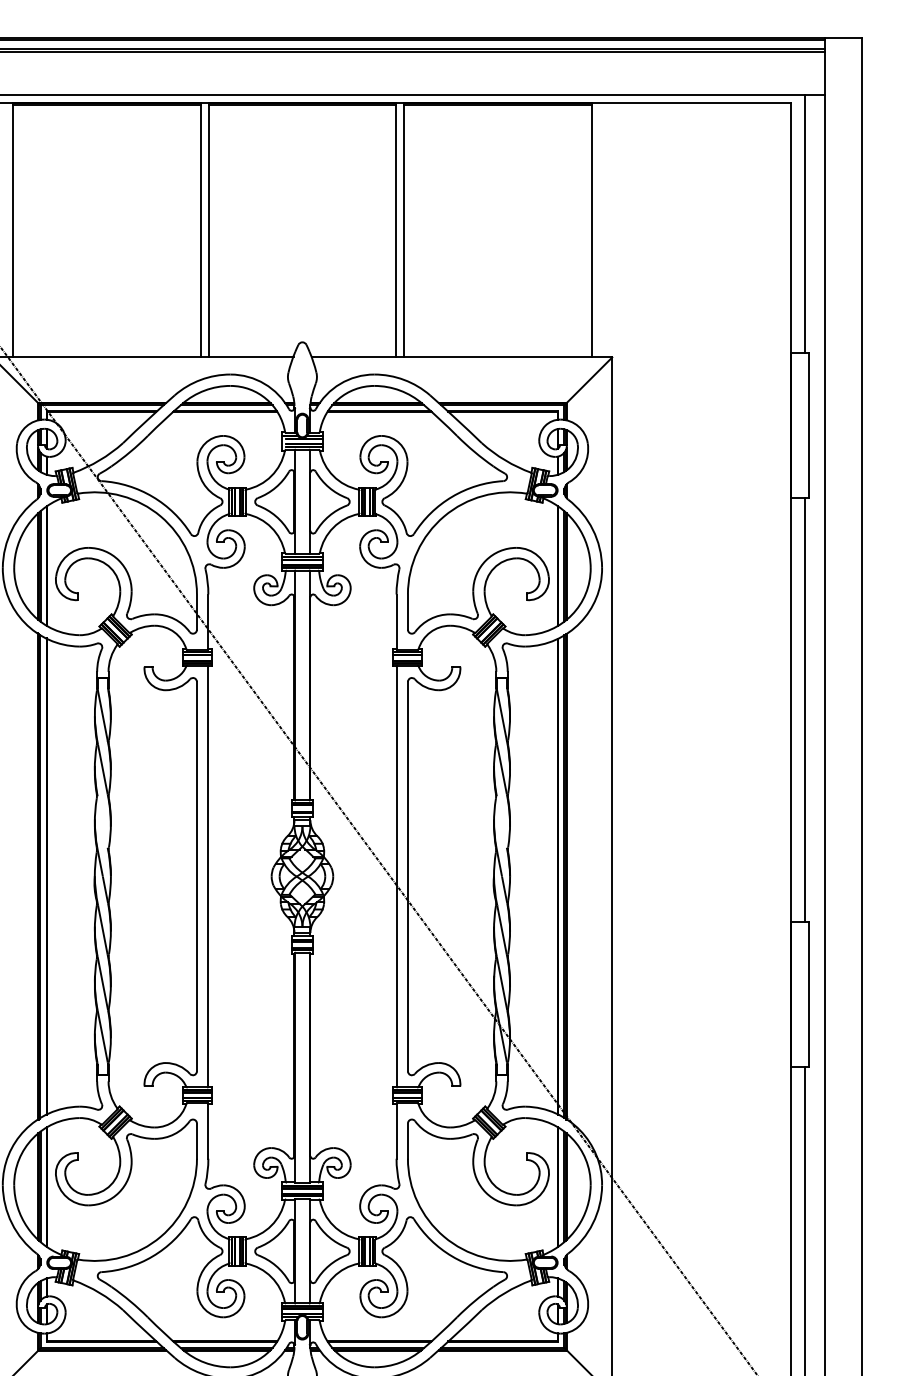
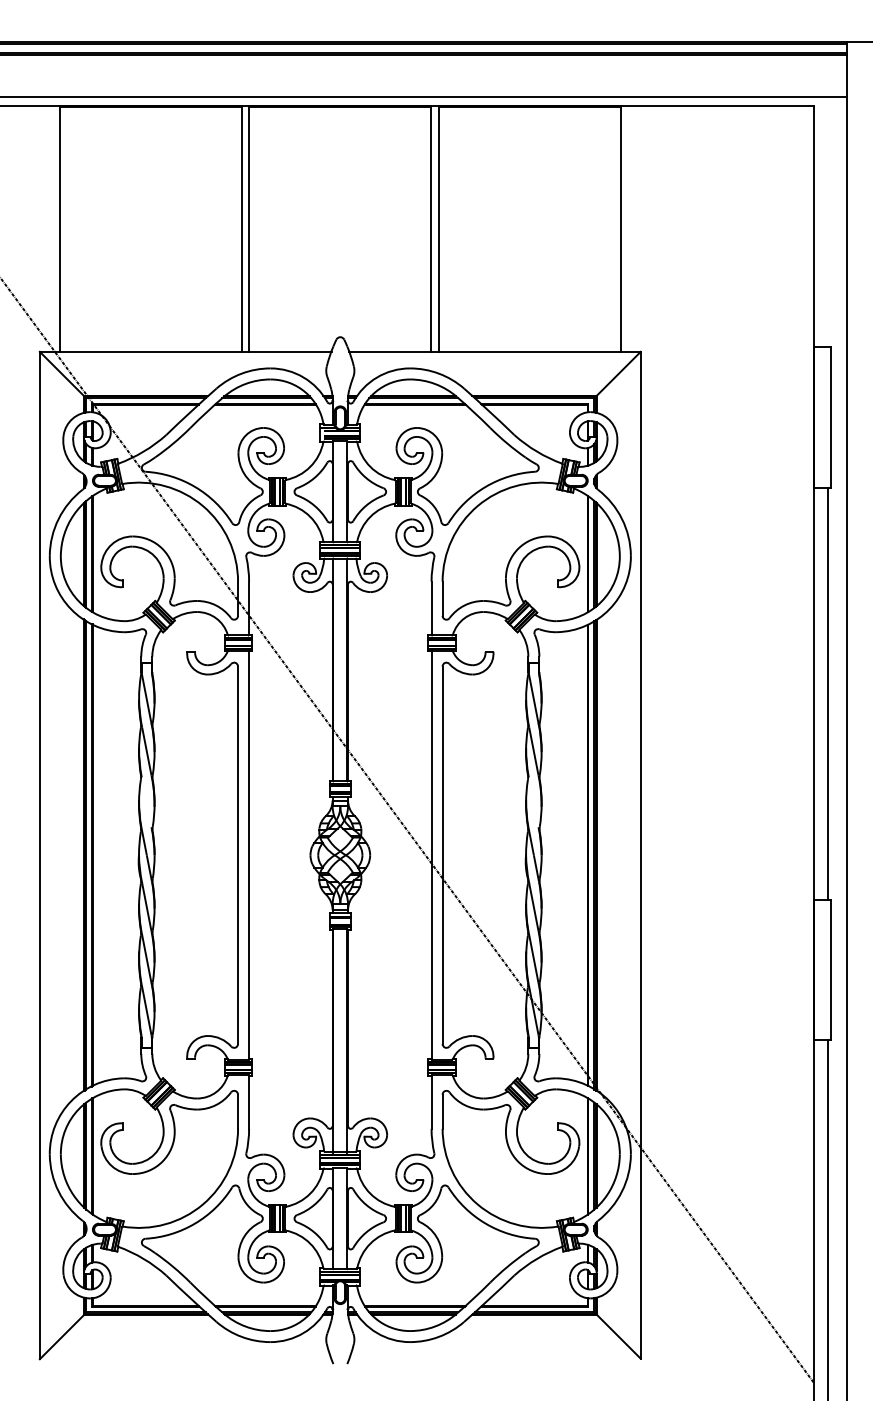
line: (804, 224) -> (827, 222), removed

